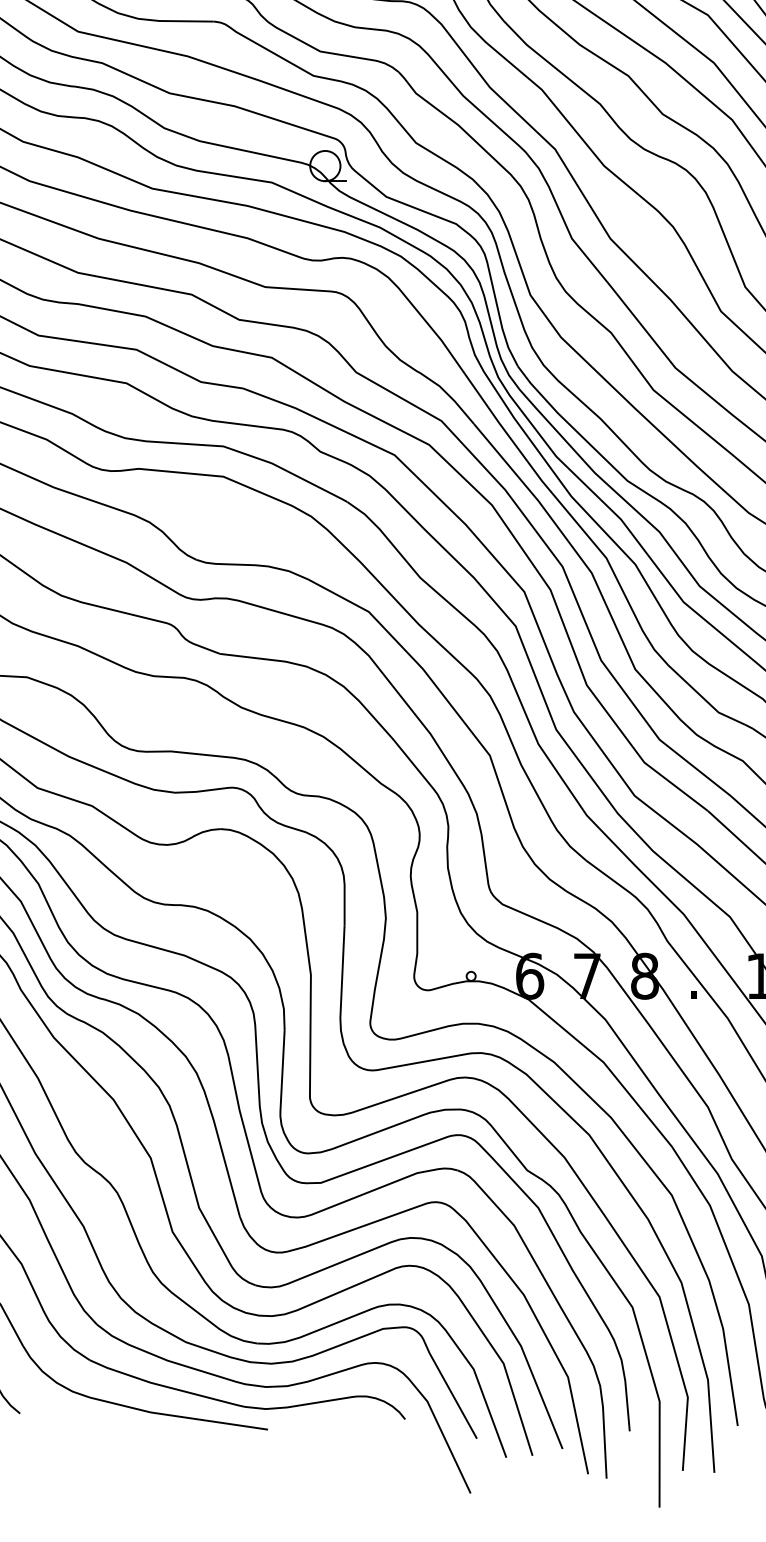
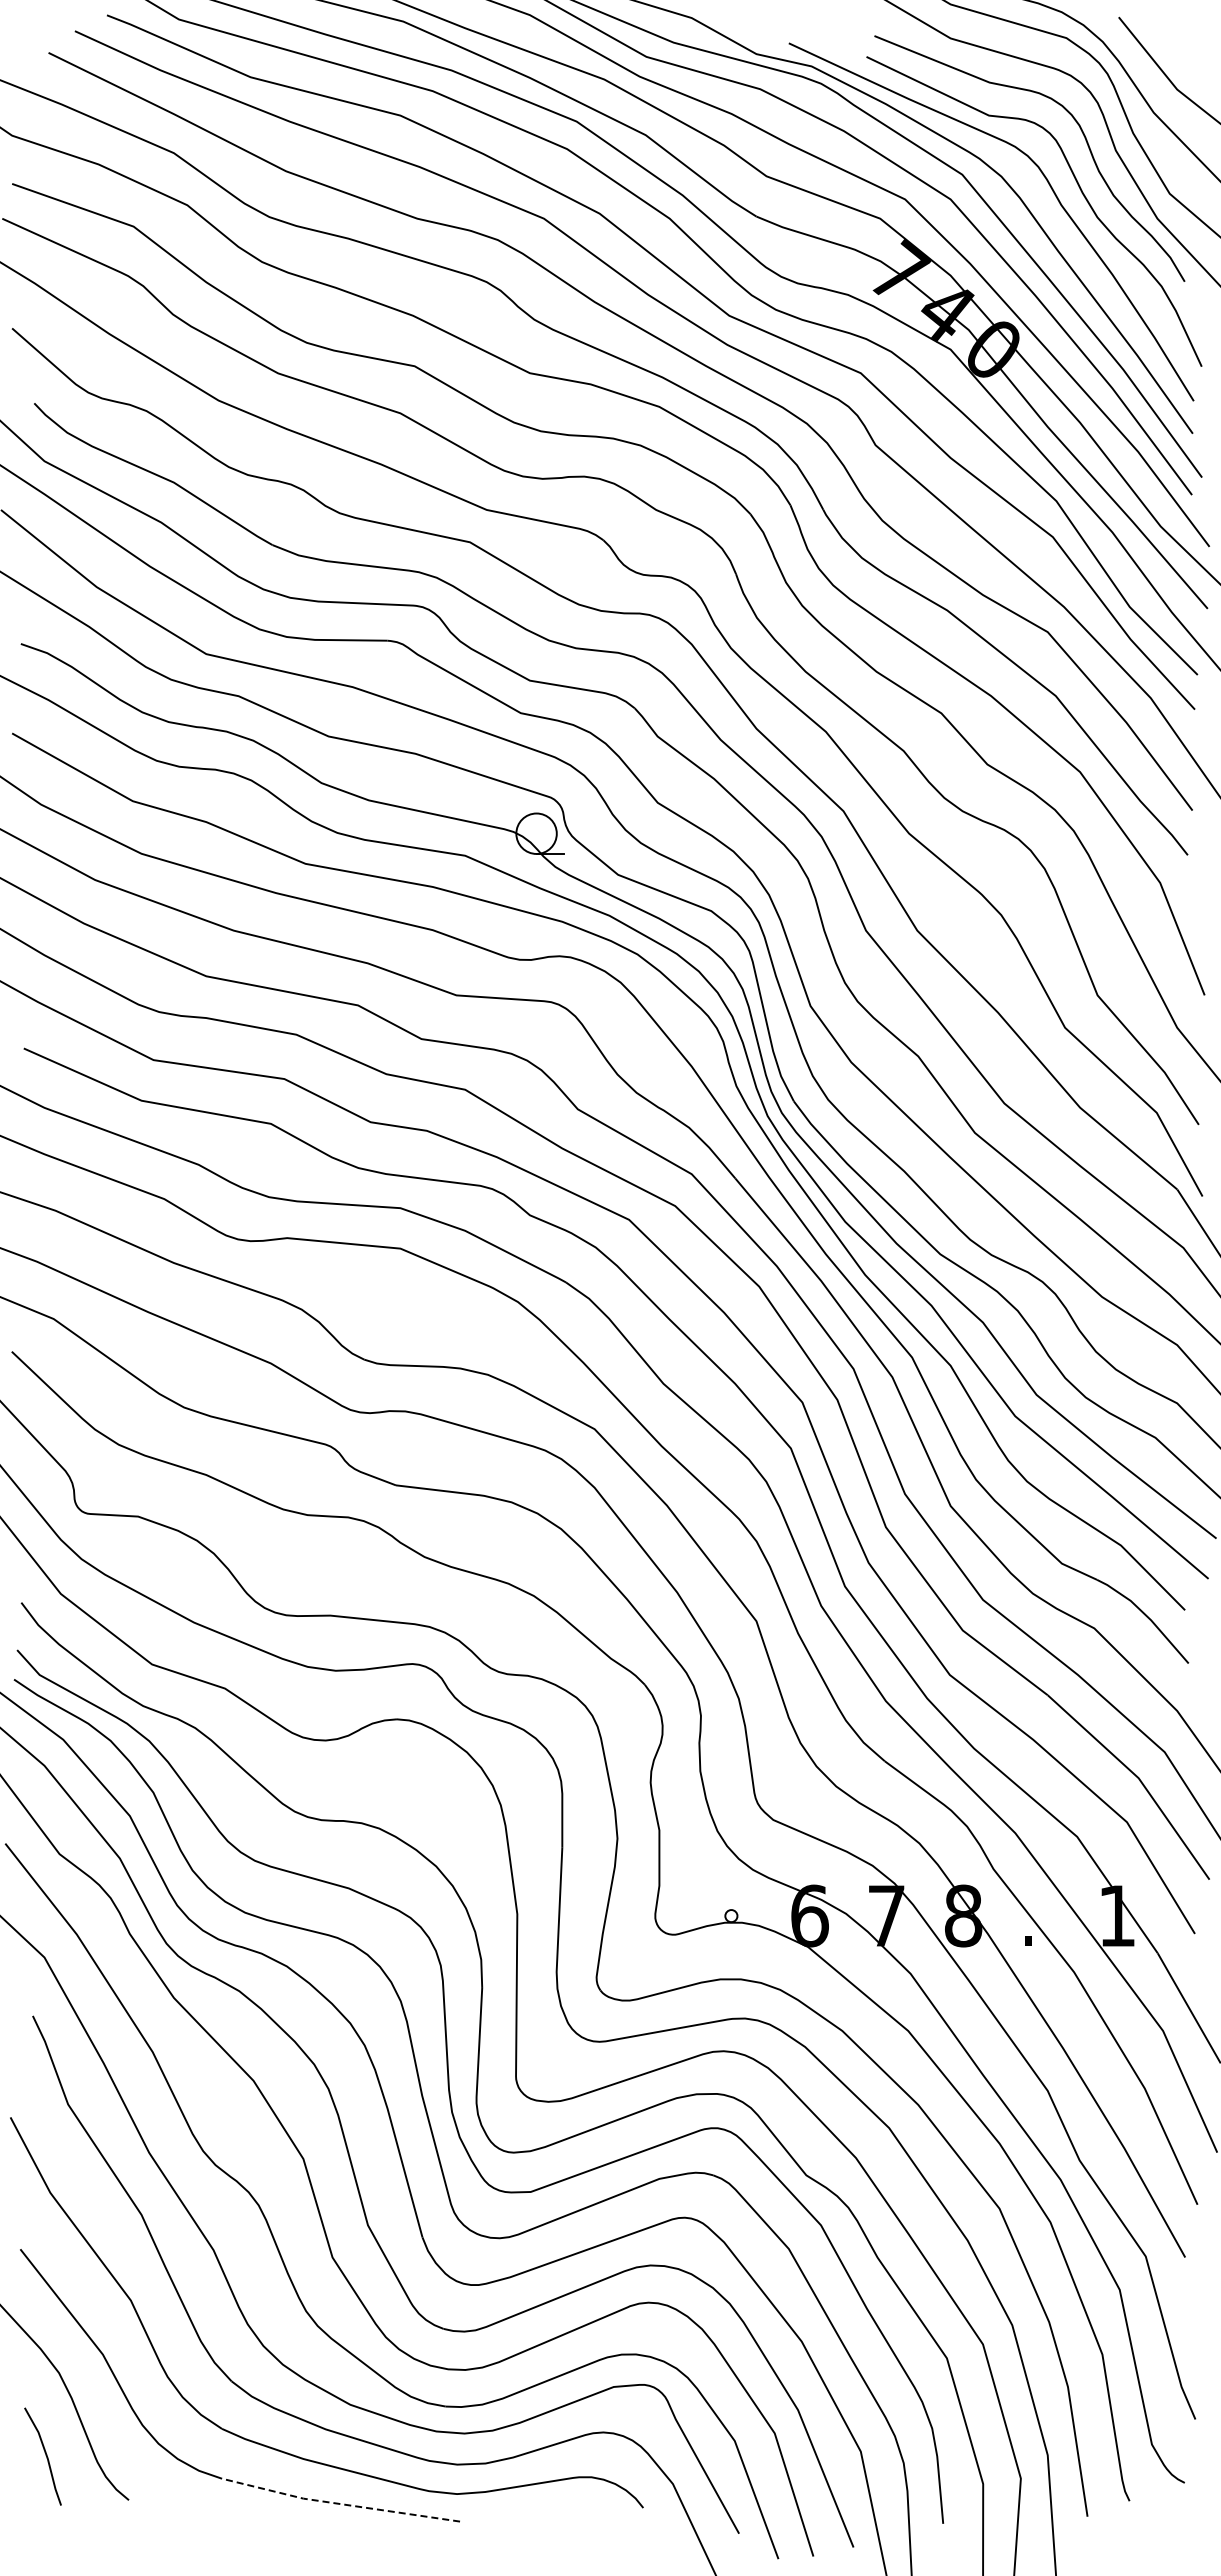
line: (177, 1416) -> (339, 2503), solid -> dashed

